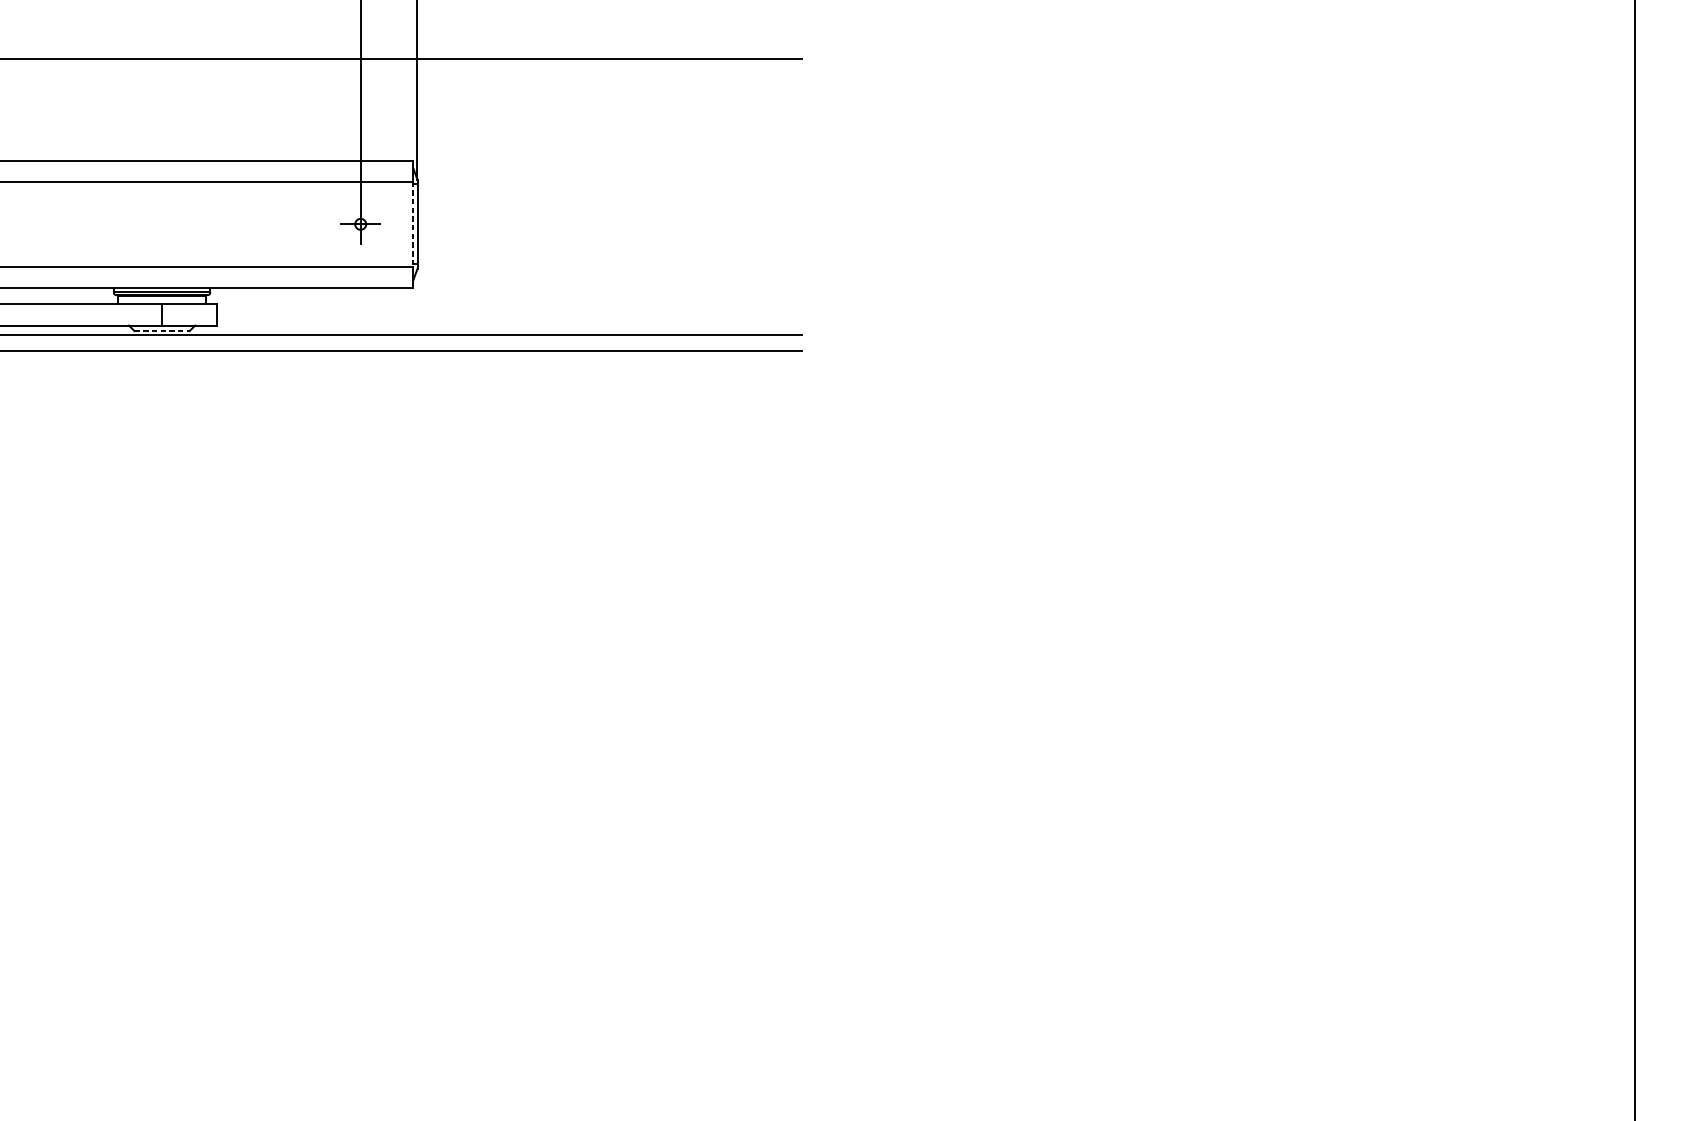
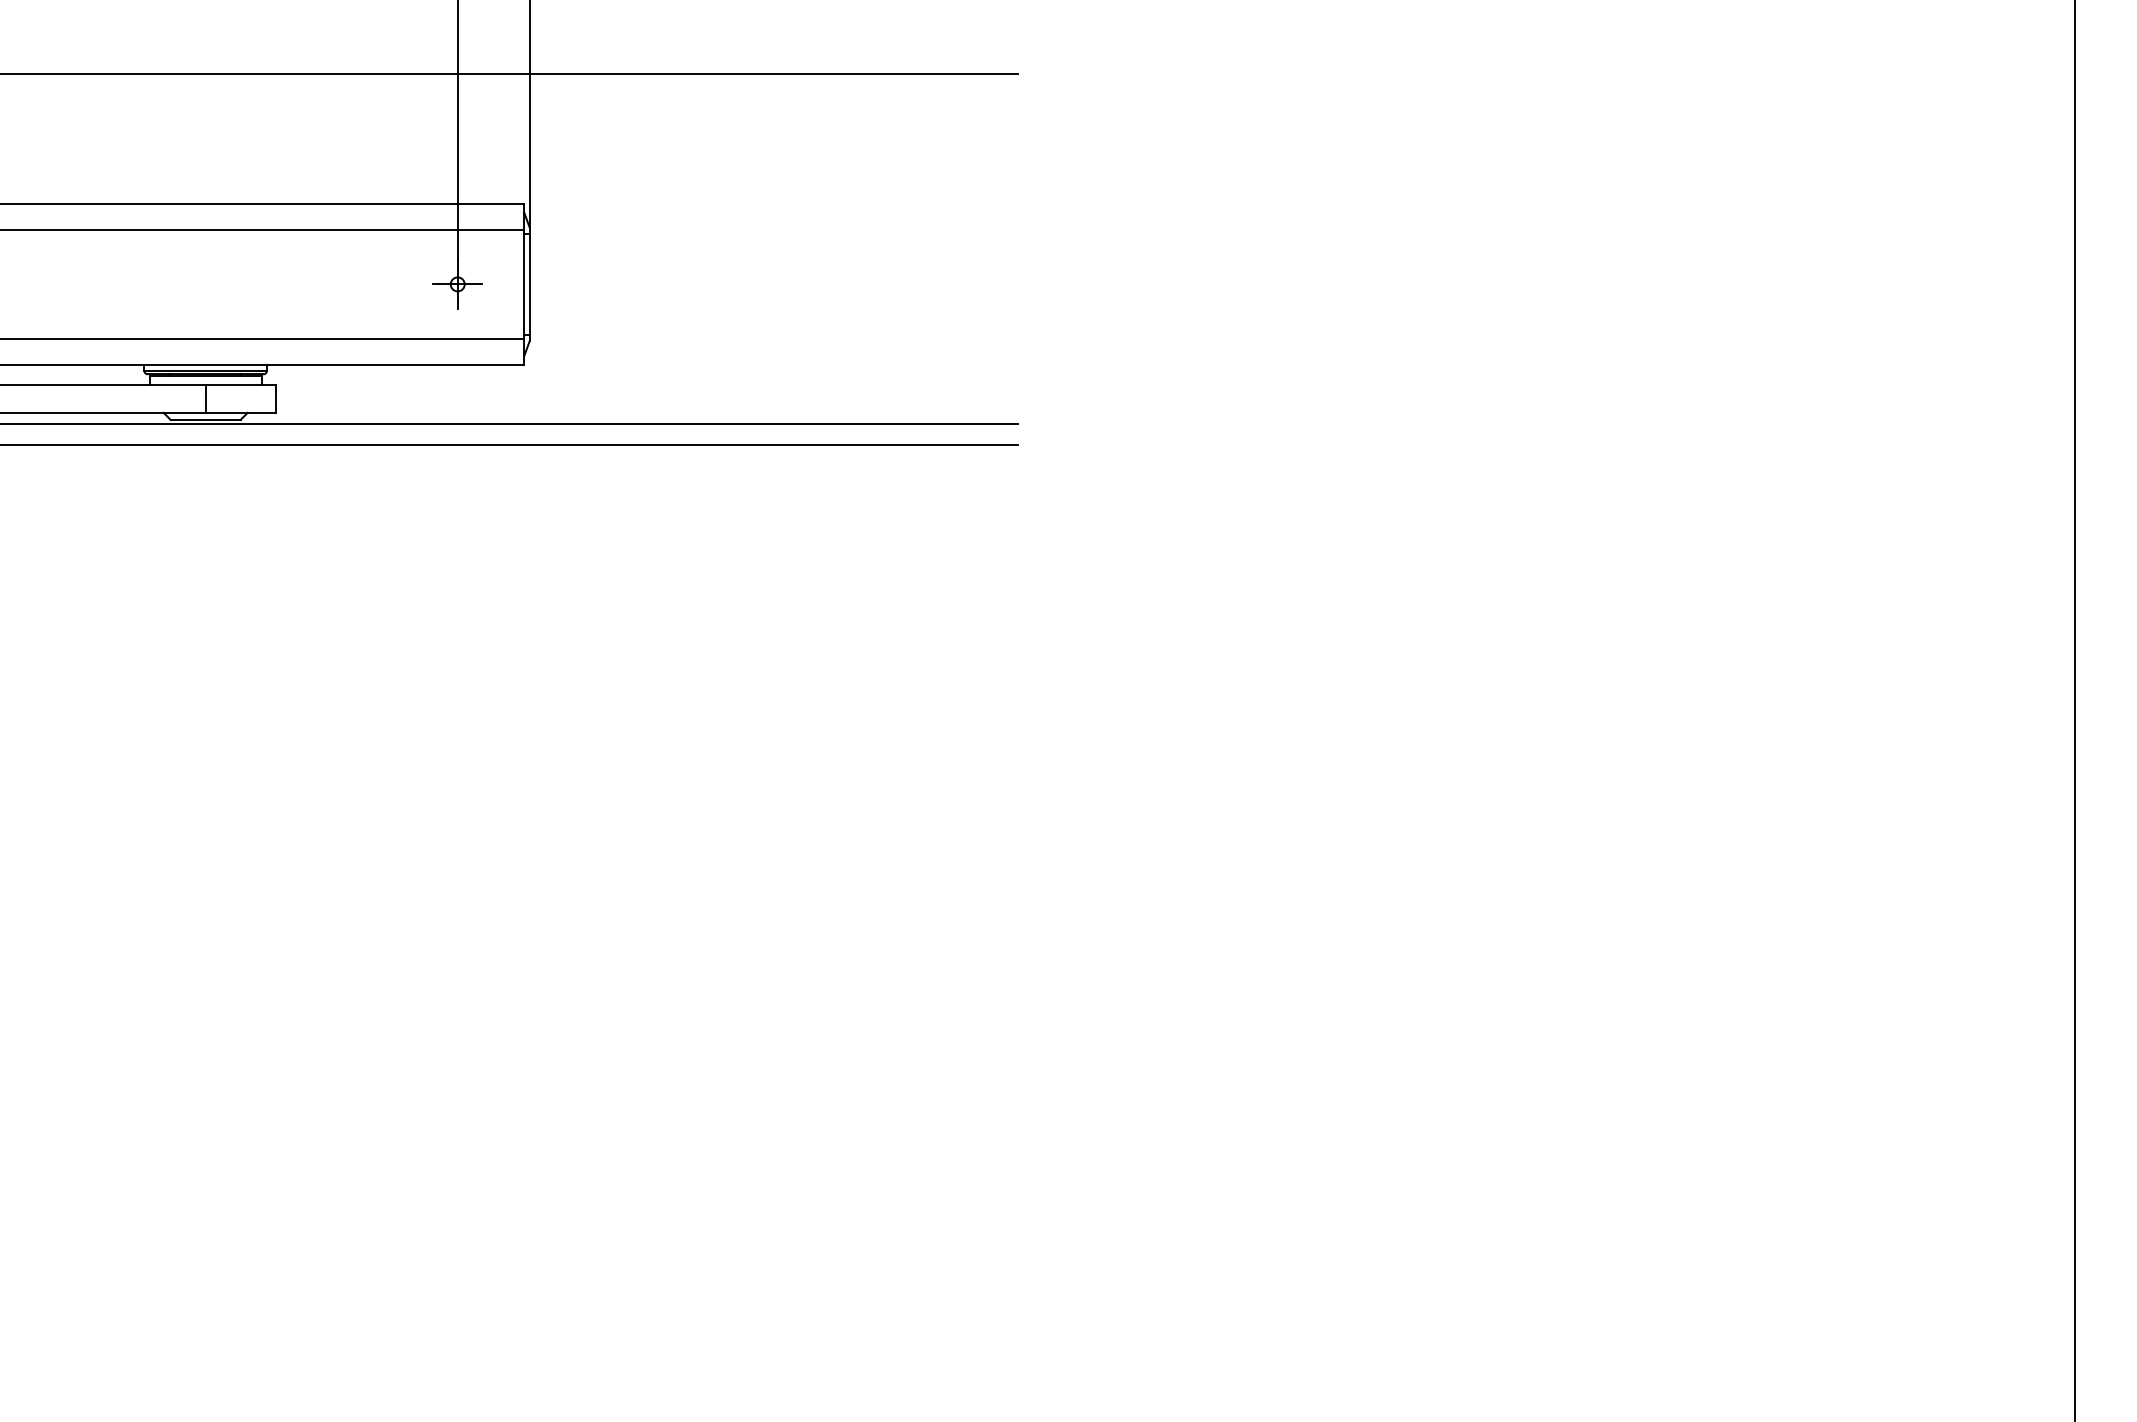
line: (413, 224) -> (524, 284), dashed -> solid
line: (162, 330) -> (206, 419), dashed -> solid

